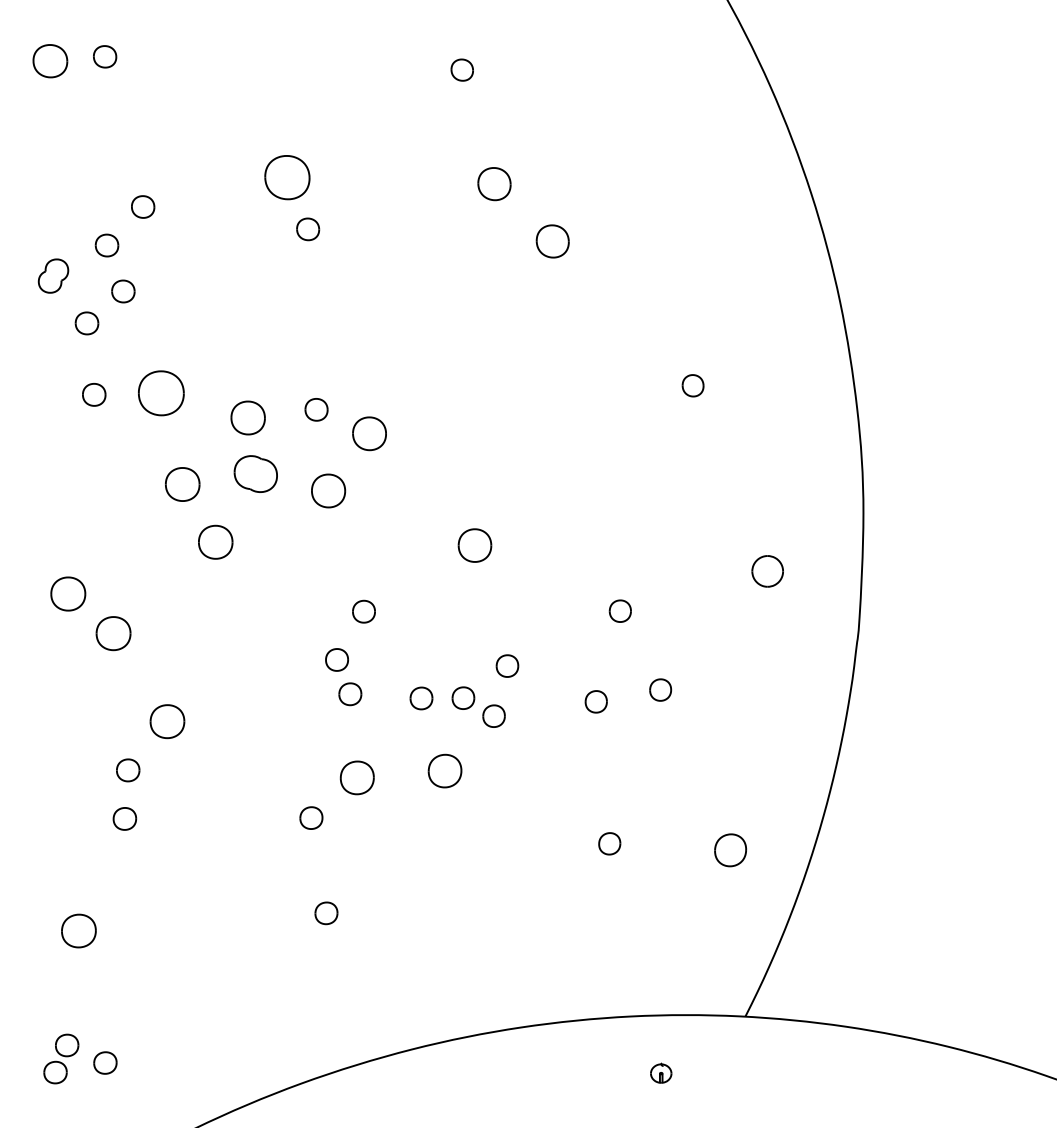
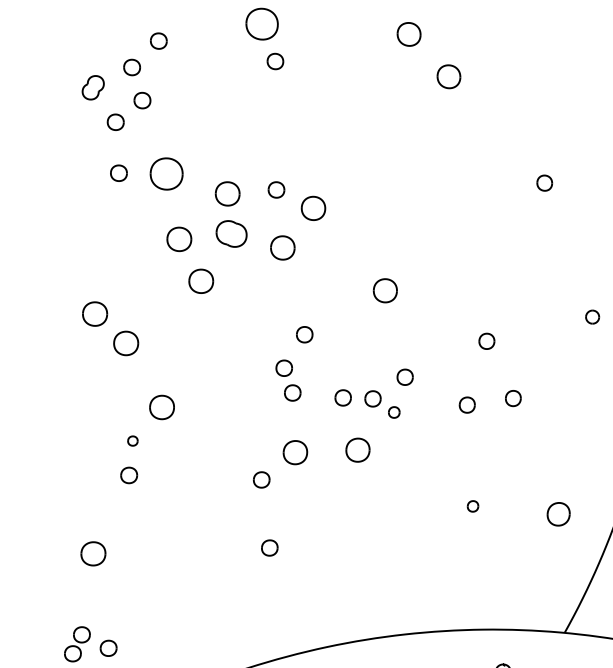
part: (767, 571) -> (592, 317), size x0.6
part: (493, 715) -> (393, 412), size x0.7
part: (128, 770) -> (133, 441), size x0.6
part: (609, 843) -> (472, 506), size x0.7

